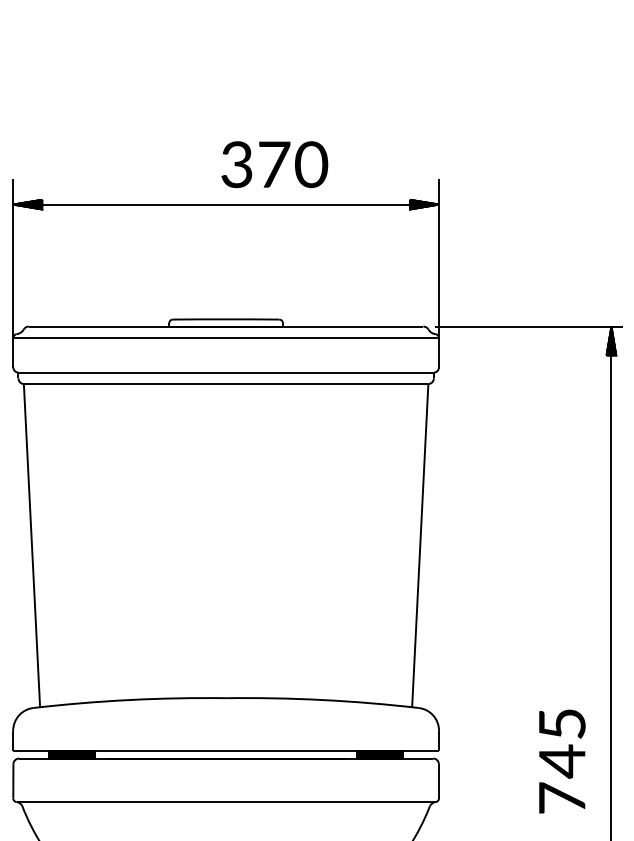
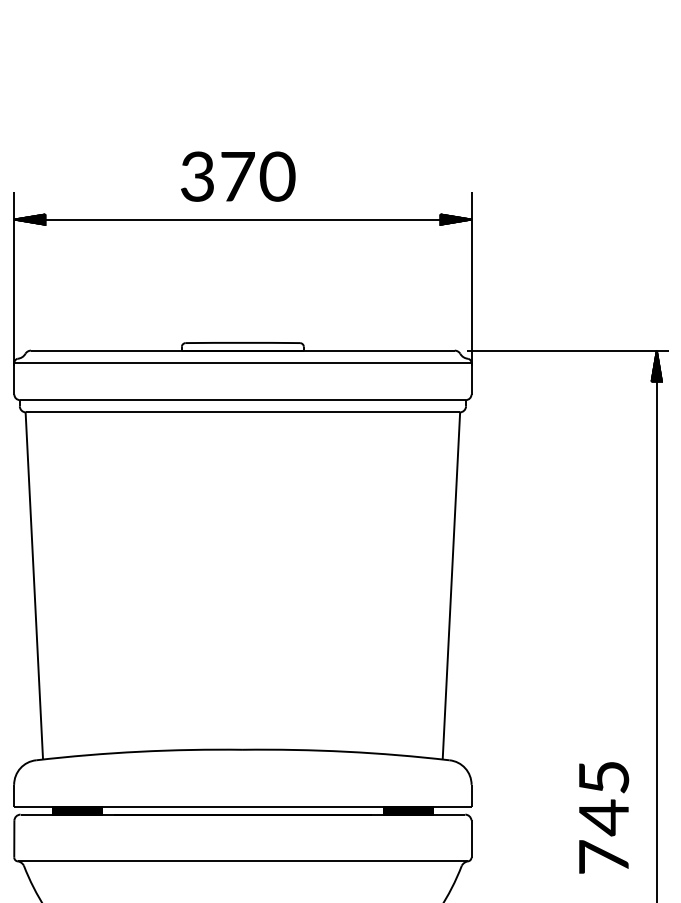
text: (274, 164) -> (237, 176), moved

